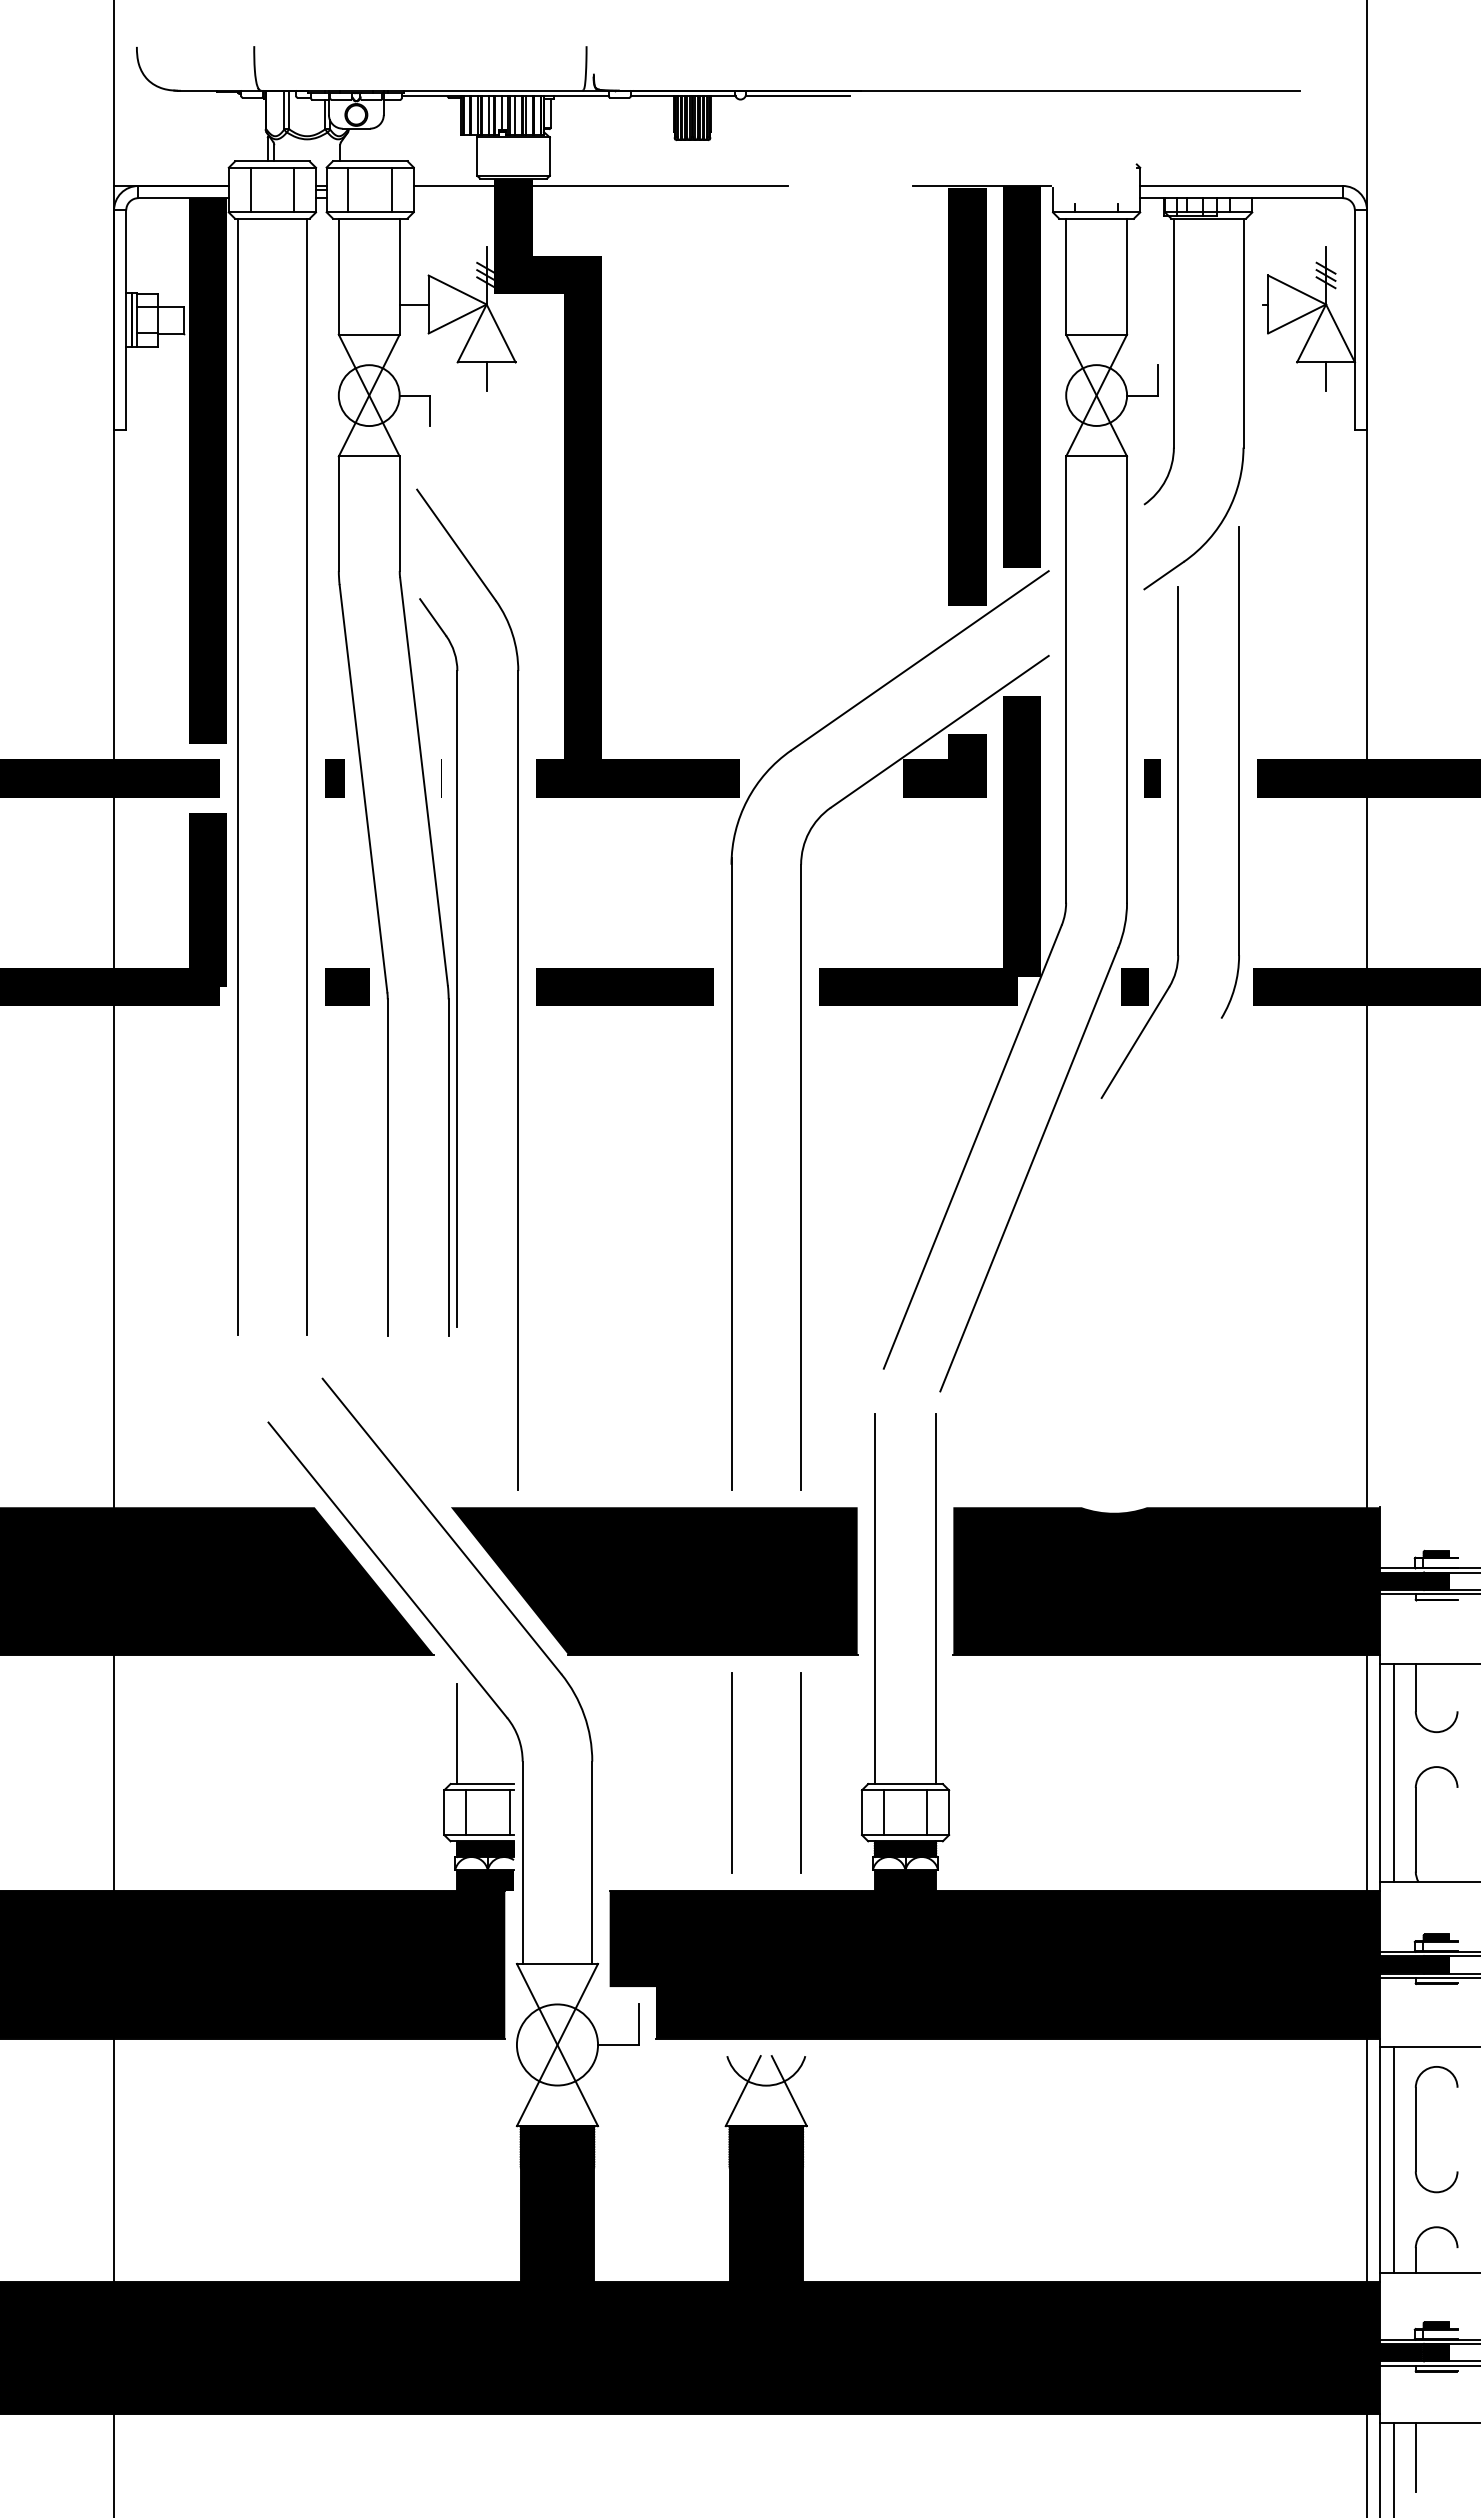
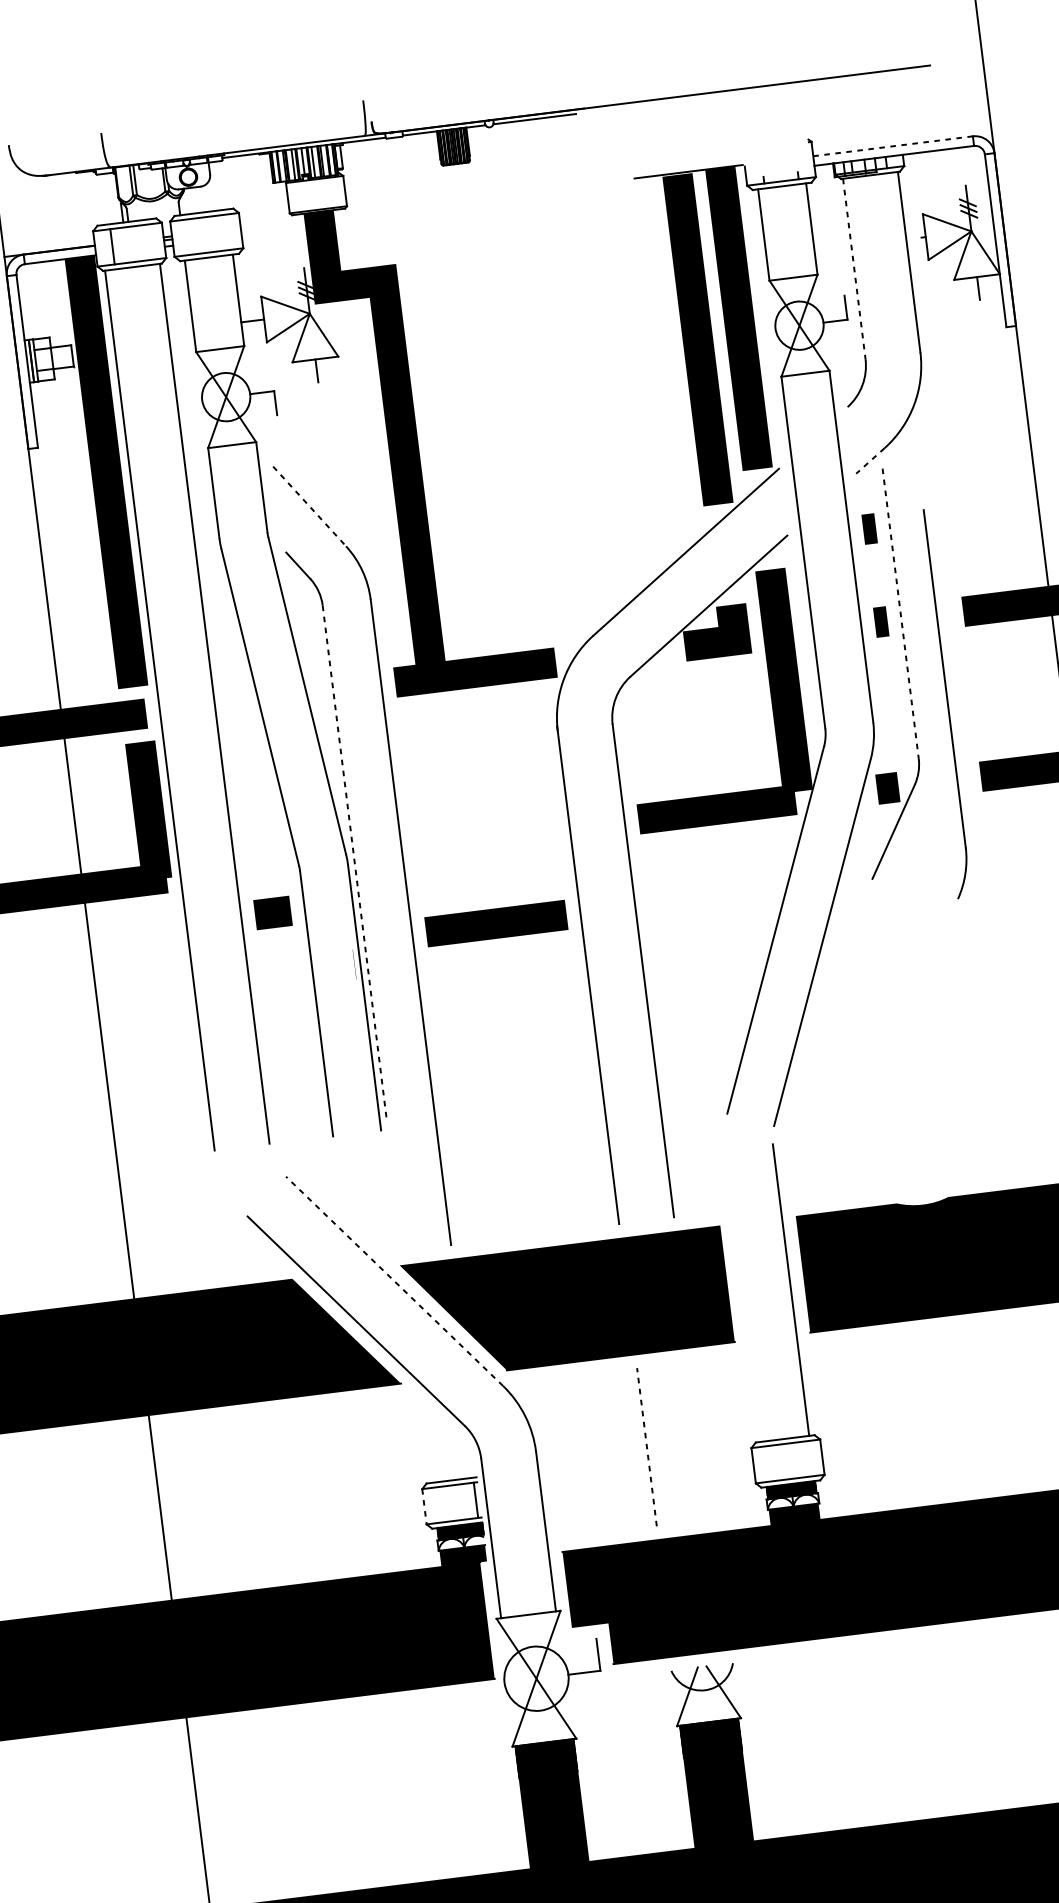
line: (600, 185) -> (387, 208), removed
line: (1240, 185) -> (892, 146), solid -> dashed
line: (294, 189) -> (147, 242), removed
line: (348, 189) -> (189, 236), removed
line: (392, 189) -> (224, 232), removed
line: (1173, 333) -> (854, 269), solid -> dashed
line: (456, 545) -> (309, 506), solid -> dashed
line: (1163, 575) -> (869, 460), solid -> dashed
line: (1152, 660) -> (869, 529), added
line: (1178, 771) -> (900, 613), solid -> dashed
part: (1238, 772) -> (947, 703), moved
line: (334, 778) -> (236, 702), removed
line: (441, 778) -> (354, 964), moved
line: (347, 986) -> (272, 912), moved
line: (624, 986) -> (496, 922), moved
line: (457, 999) -> (355, 864), solid -> dashed
line: (442, 1526) -> (394, 1281), solid -> dashed
line: (875, 1599) -> (743, 1296), removed
line: (457, 1733) -> (427, 1443), removed
line: (731, 1772) -> (646, 1446), solid -> dashed
line: (801, 1772) -> (702, 1440), removed
line: (466, 1812) -> (441, 1504), removed
line: (883, 1812) -> (770, 1463), removed
line: (927, 1812) -> (805, 1459), removed
line: (444, 1813) -> (424, 1507), solid -> dashed

